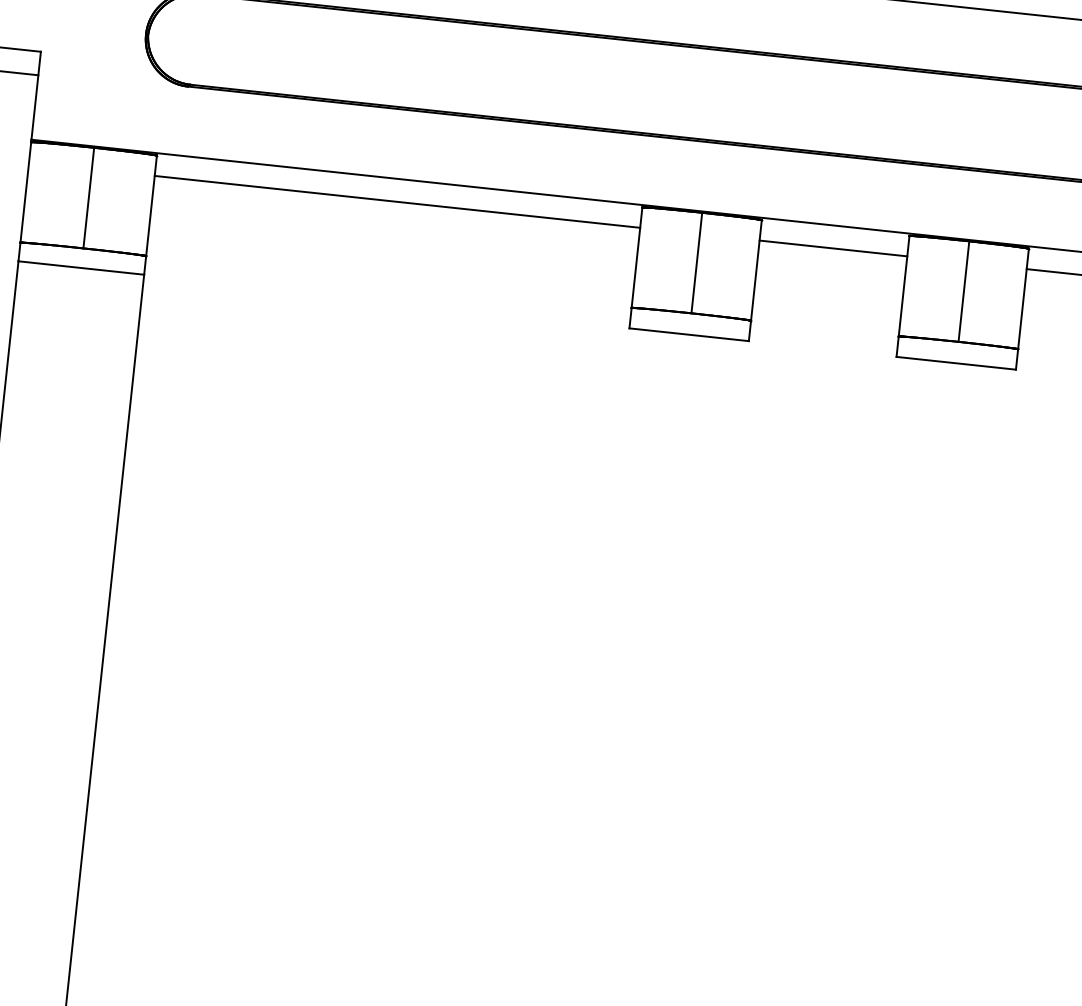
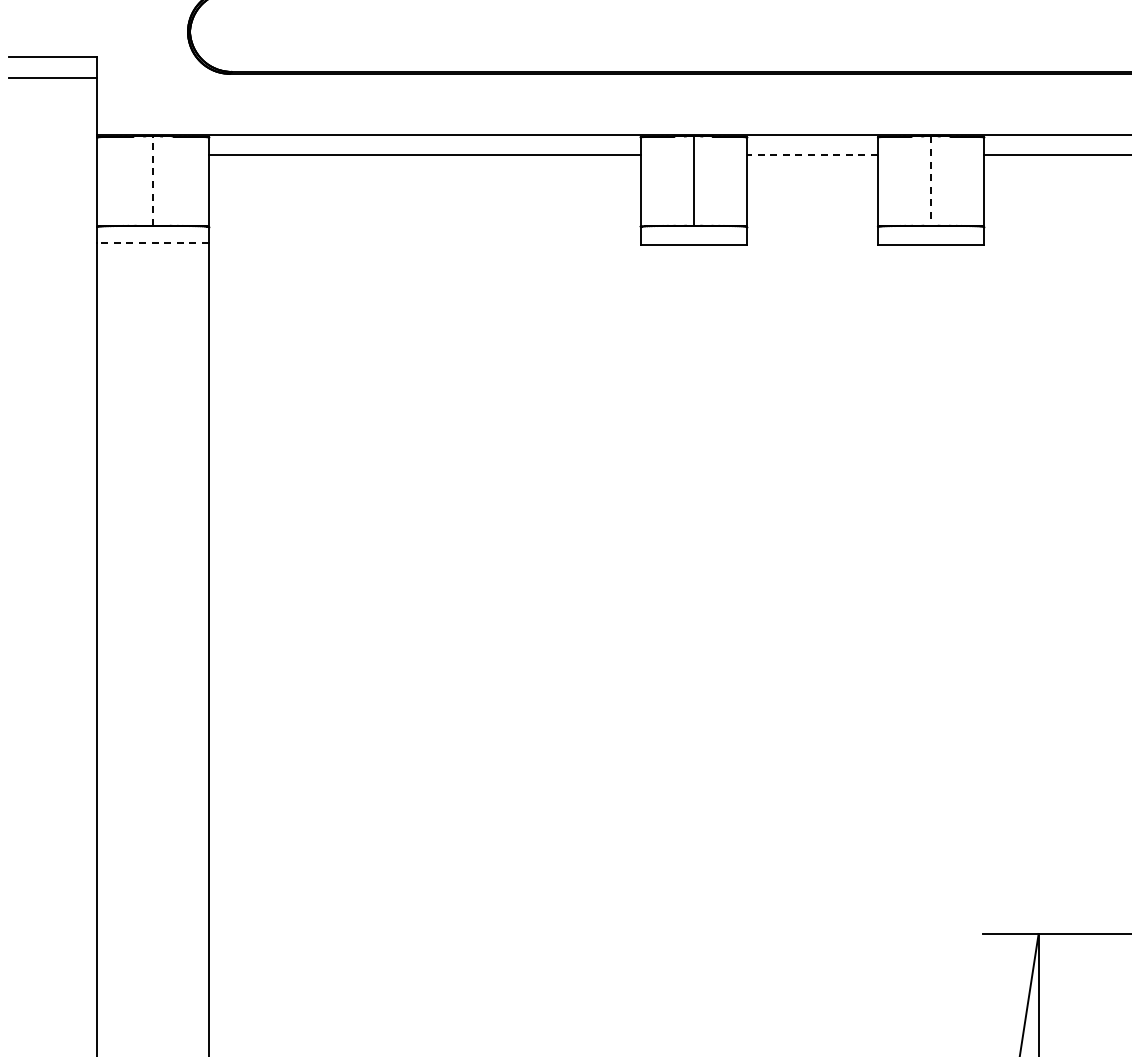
line: (89, 198) -> (153, 181), solid -> dashed
line: (833, 248) -> (812, 155), solid -> dashed
line: (81, 268) -> (153, 243), solid -> dashed
line: (963, 291) -> (930, 181), solid -> dashed

